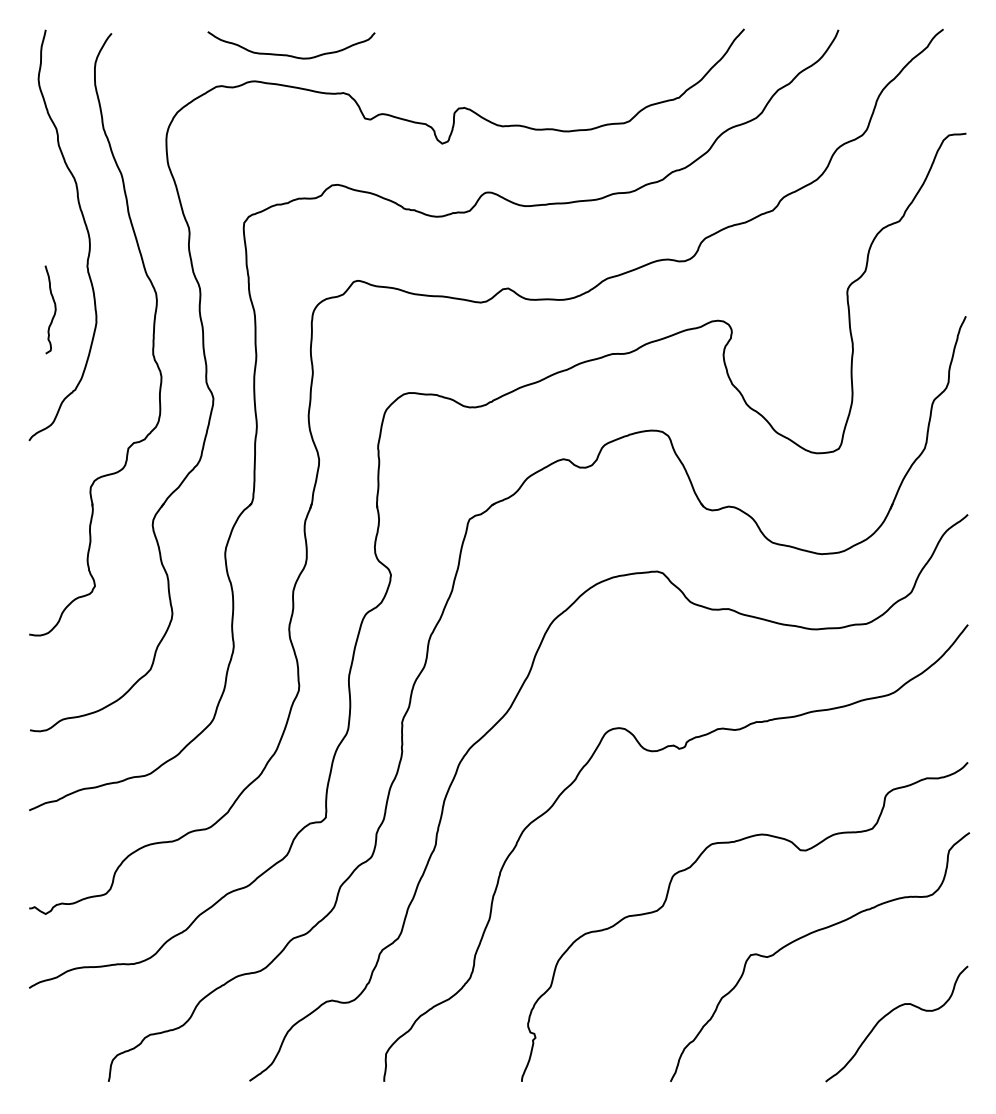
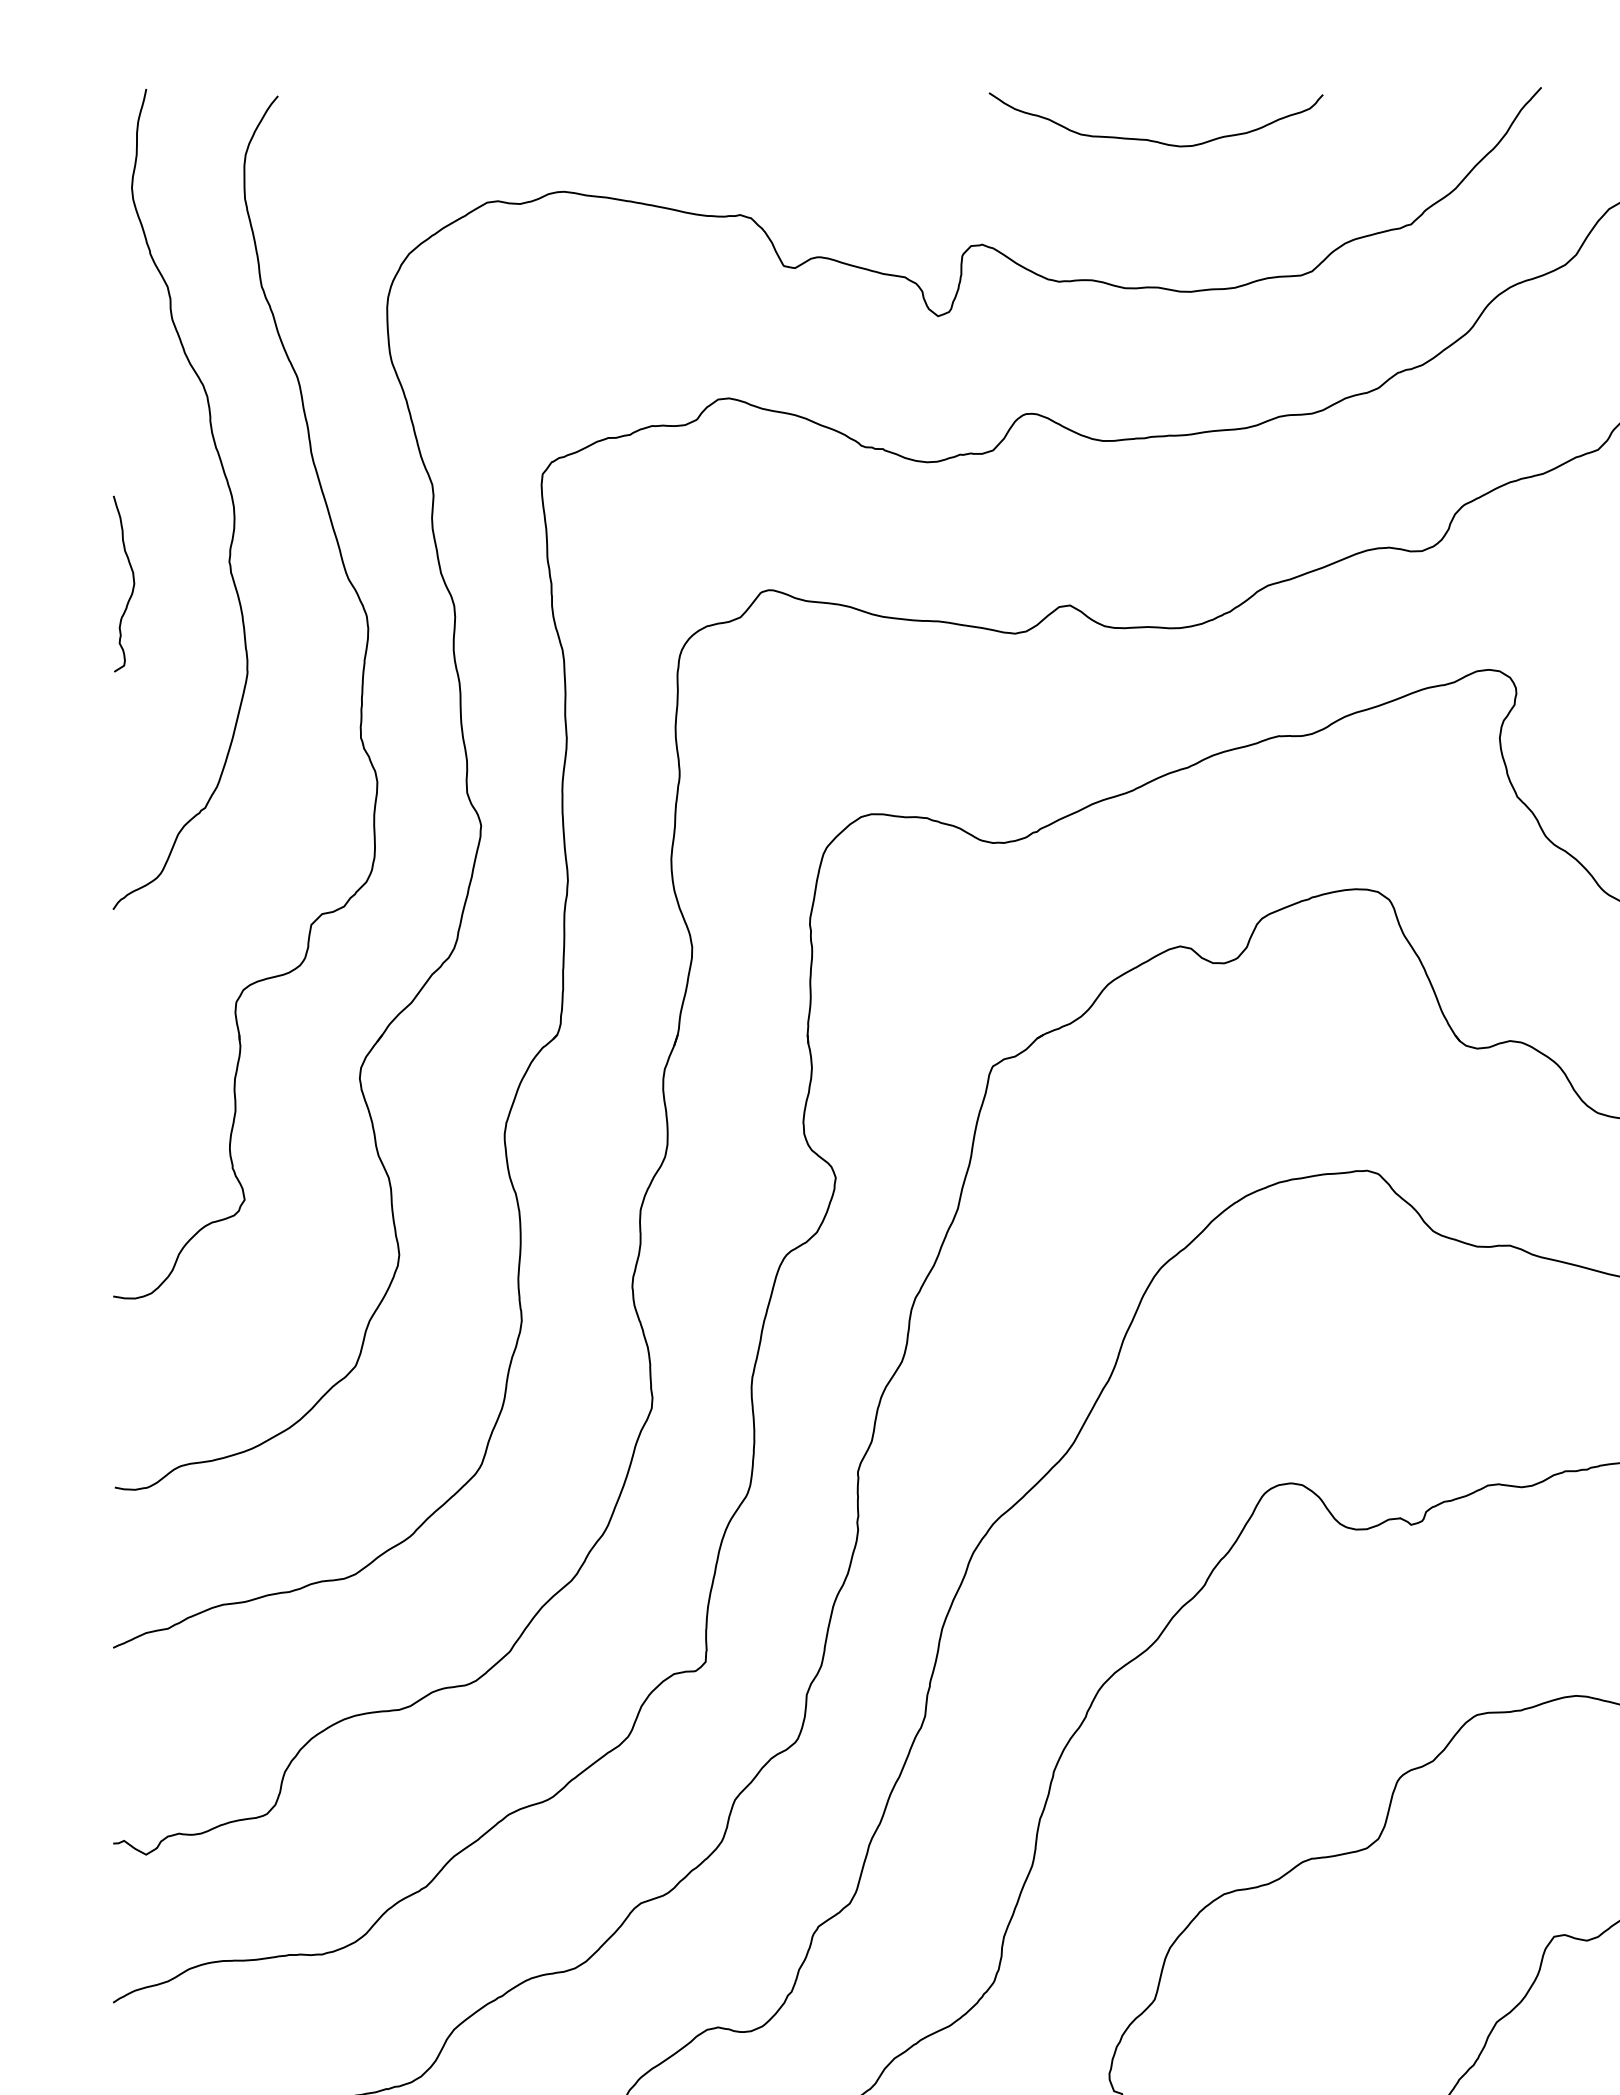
curve: (288, 54) -> (1150, 138), moved
curve: (54, 309) -> (131, 583), moved

